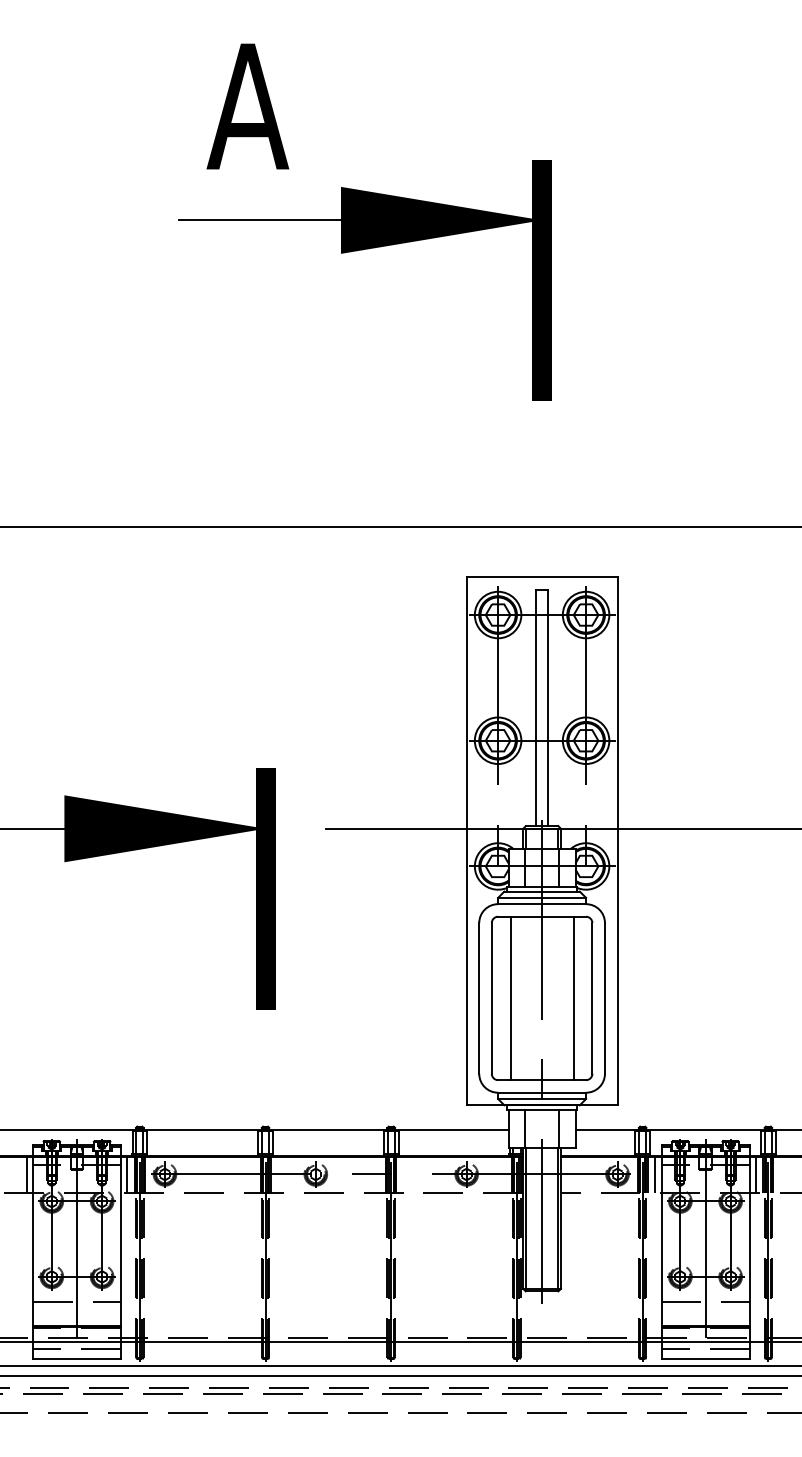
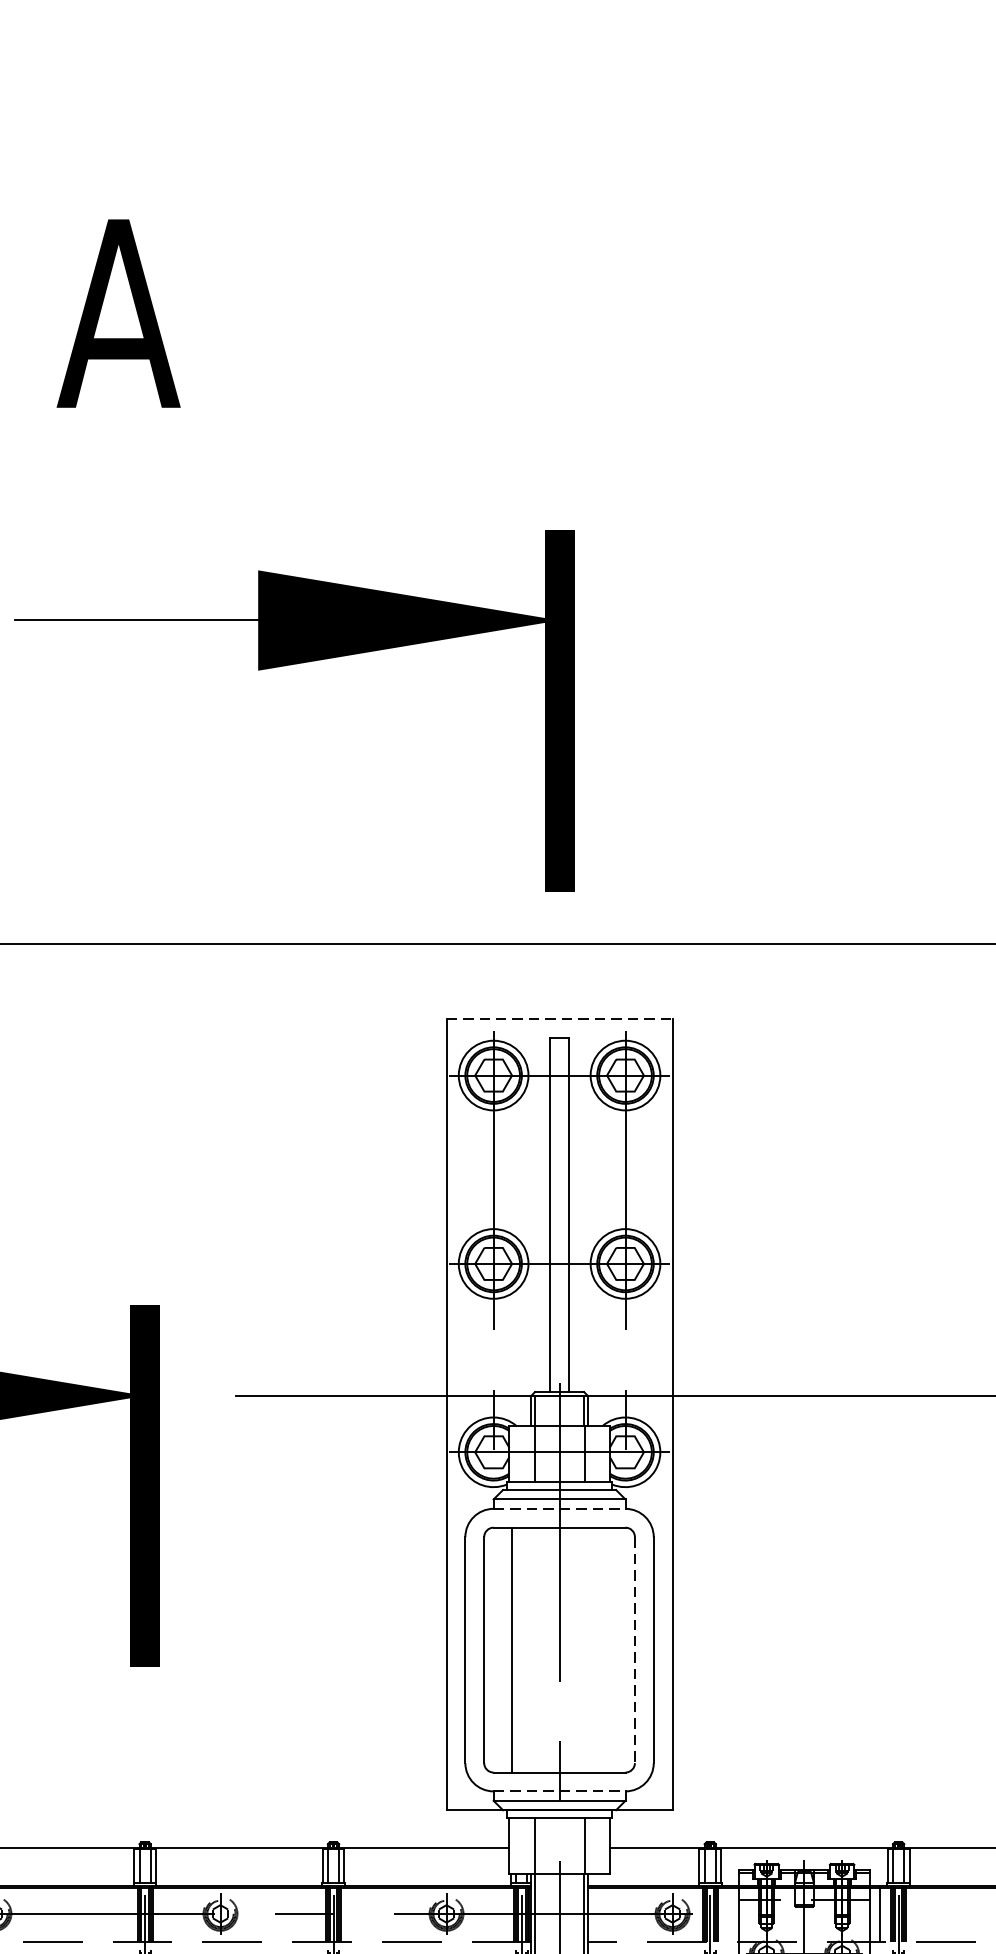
part: (357, 251) -> (282, 667), moved
line: (542, 577) -> (560, 1019), solid -> dashed
line: (542, 904) -> (560, 1509), solid -> dashed
line: (573, 998) -> (606, 1650), removed
line: (592, 998) -> (635, 1650), solid -> dashed
line: (542, 1092) -> (560, 1791), solid -> dashed
line: (655, 1174) -> (729, 1913), removed

